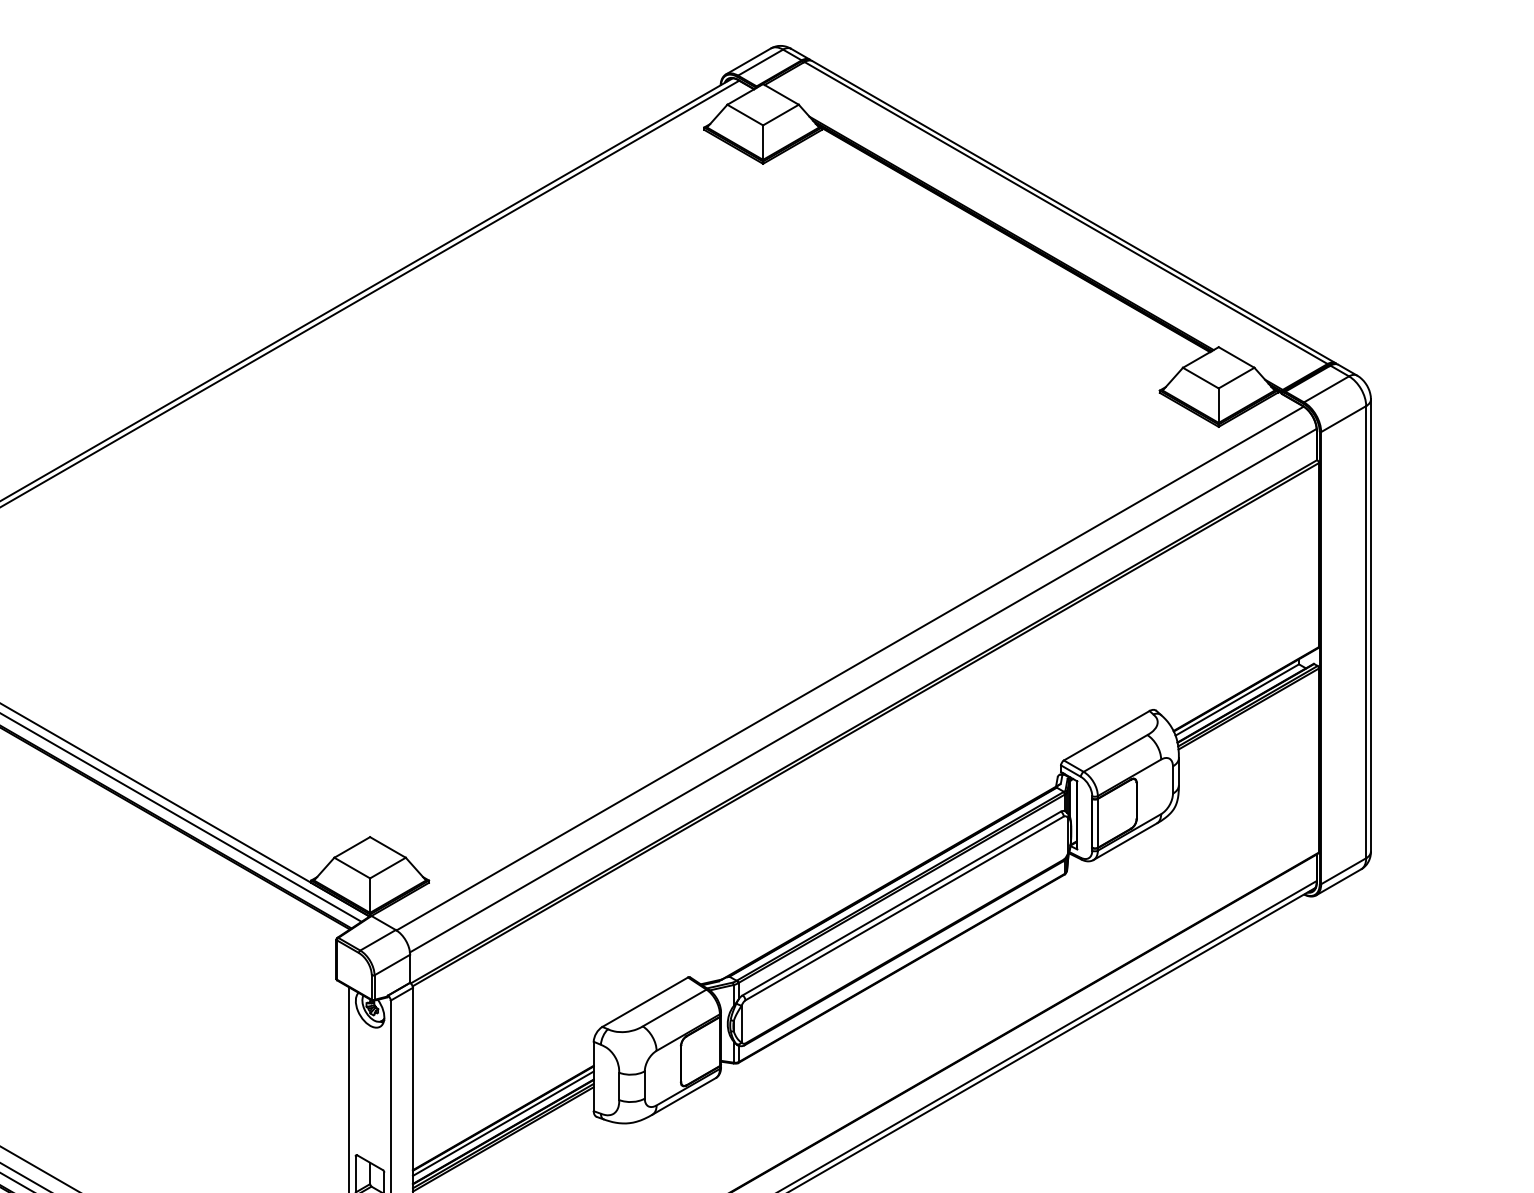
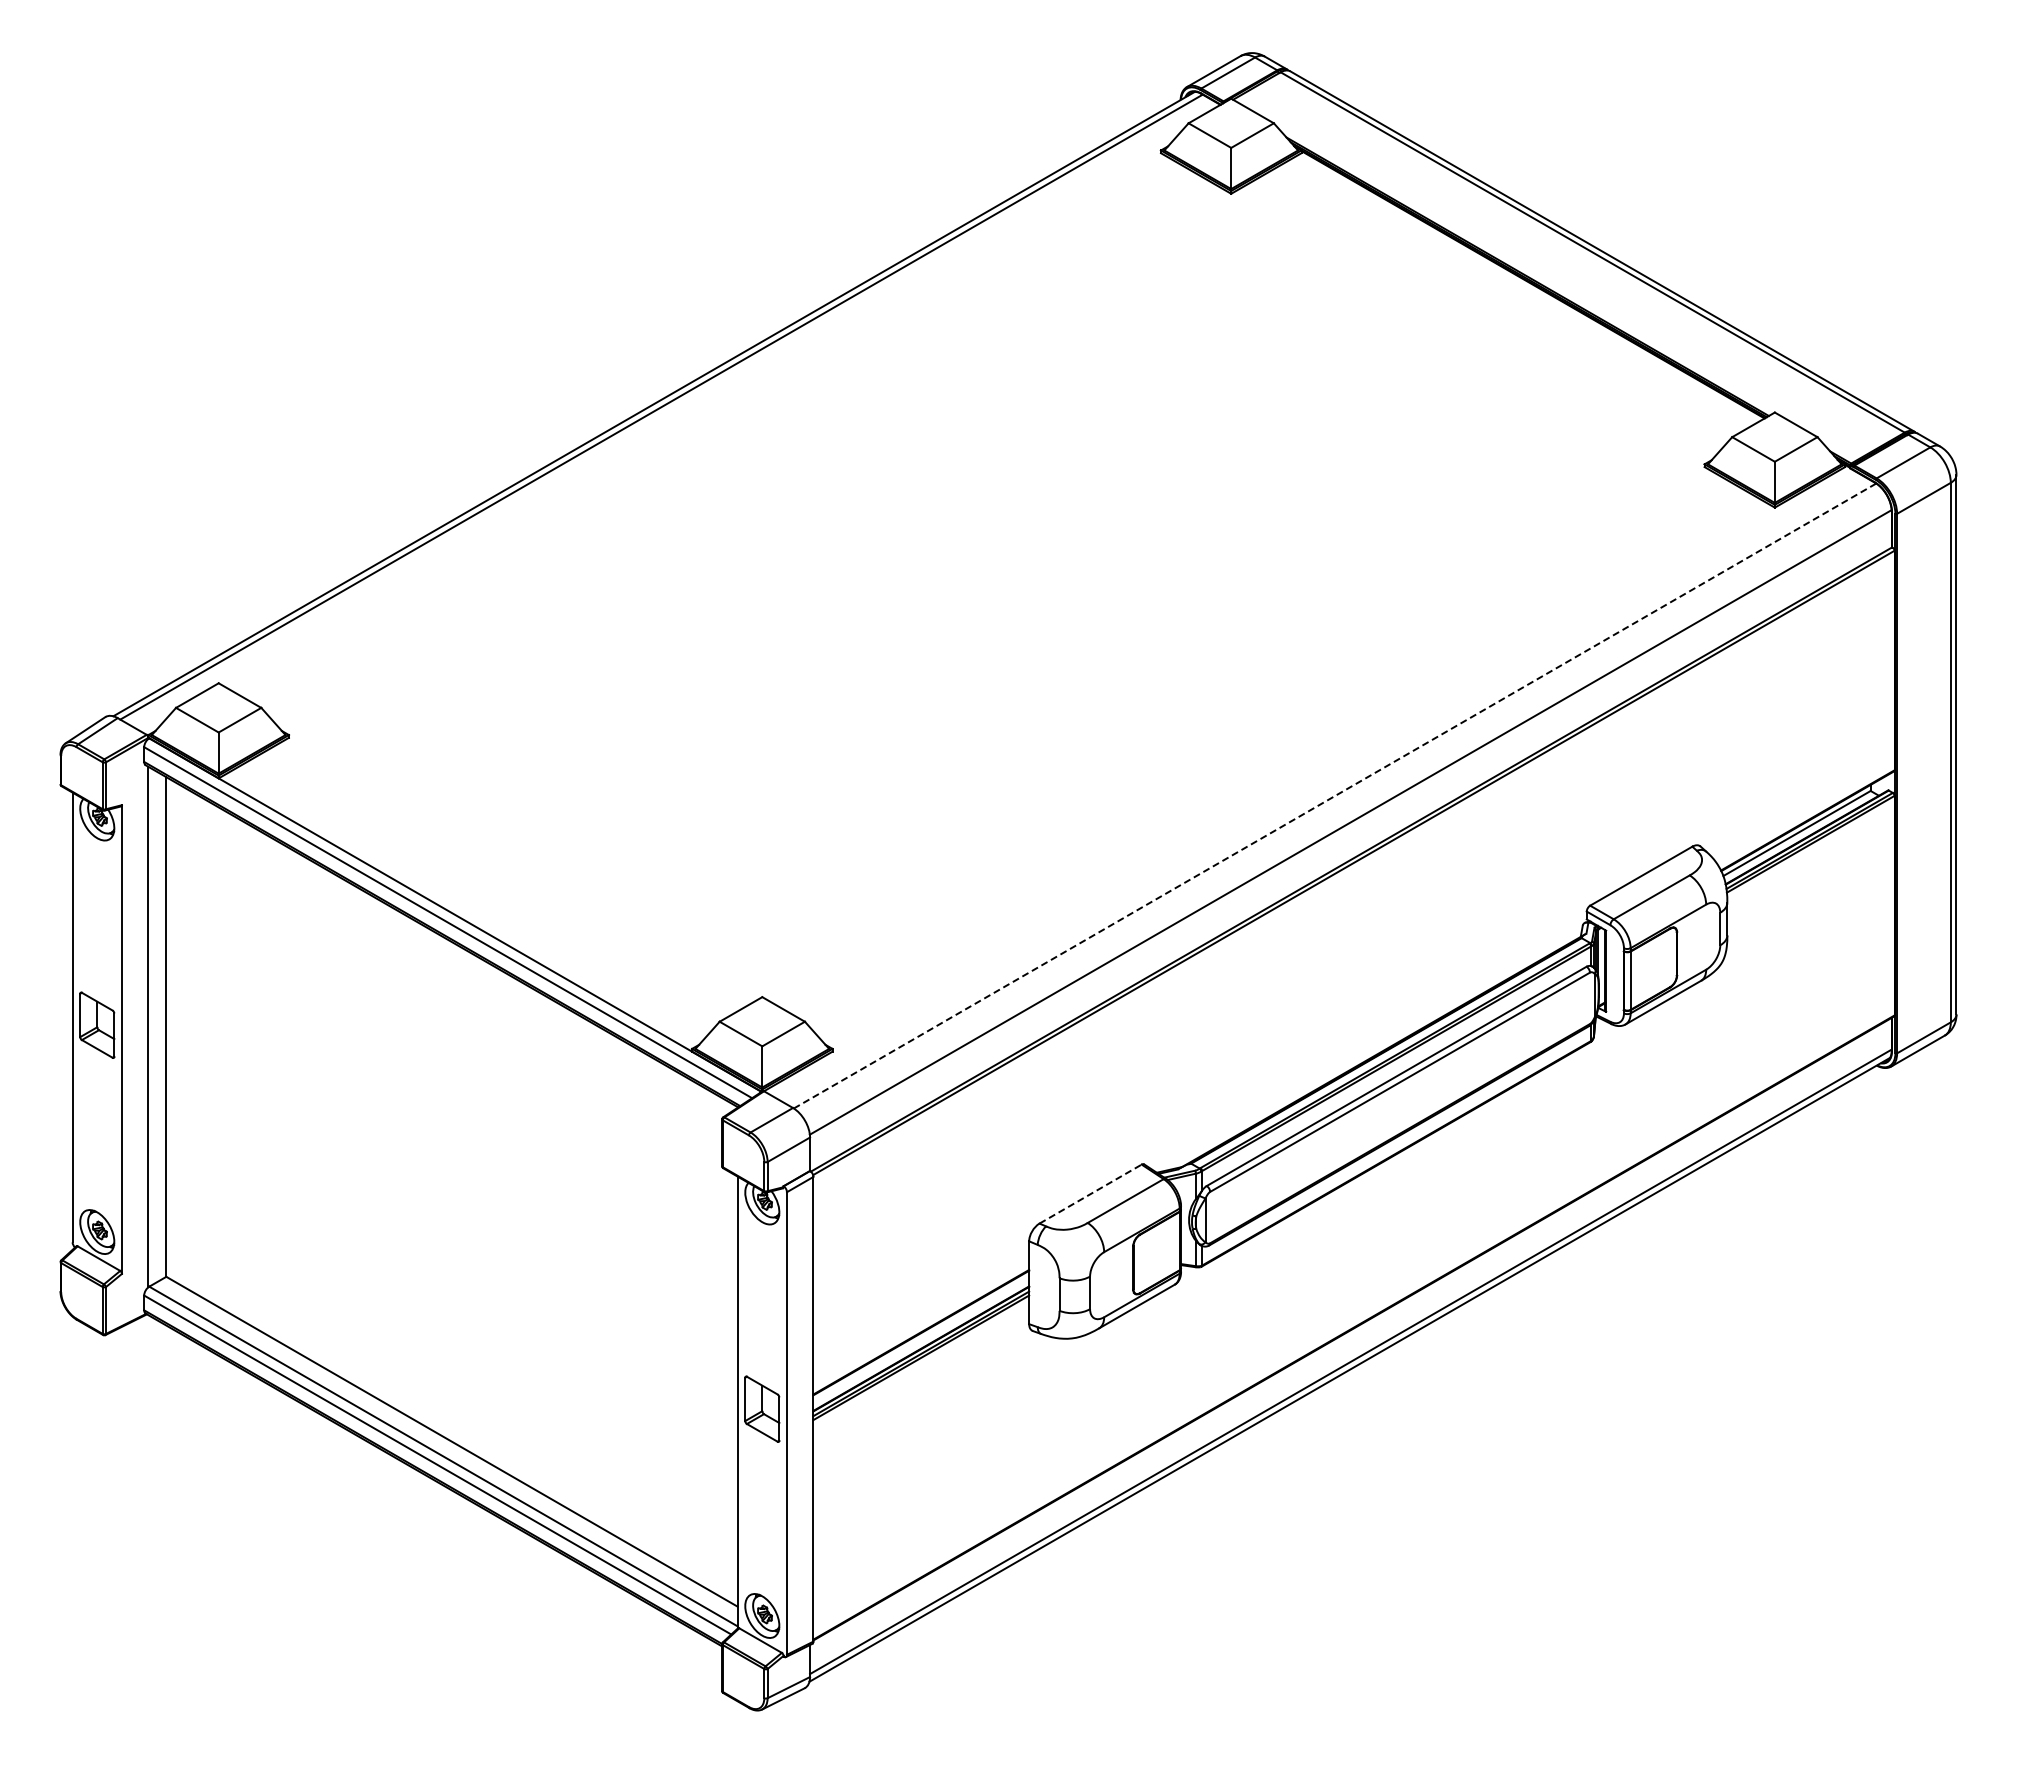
line: (850, 668) -> (1335, 796), solid -> dashed
line: (645, 1001) -> (1091, 1193), solid -> dashed
line: (503, 1123) -> (921, 1338), removed

